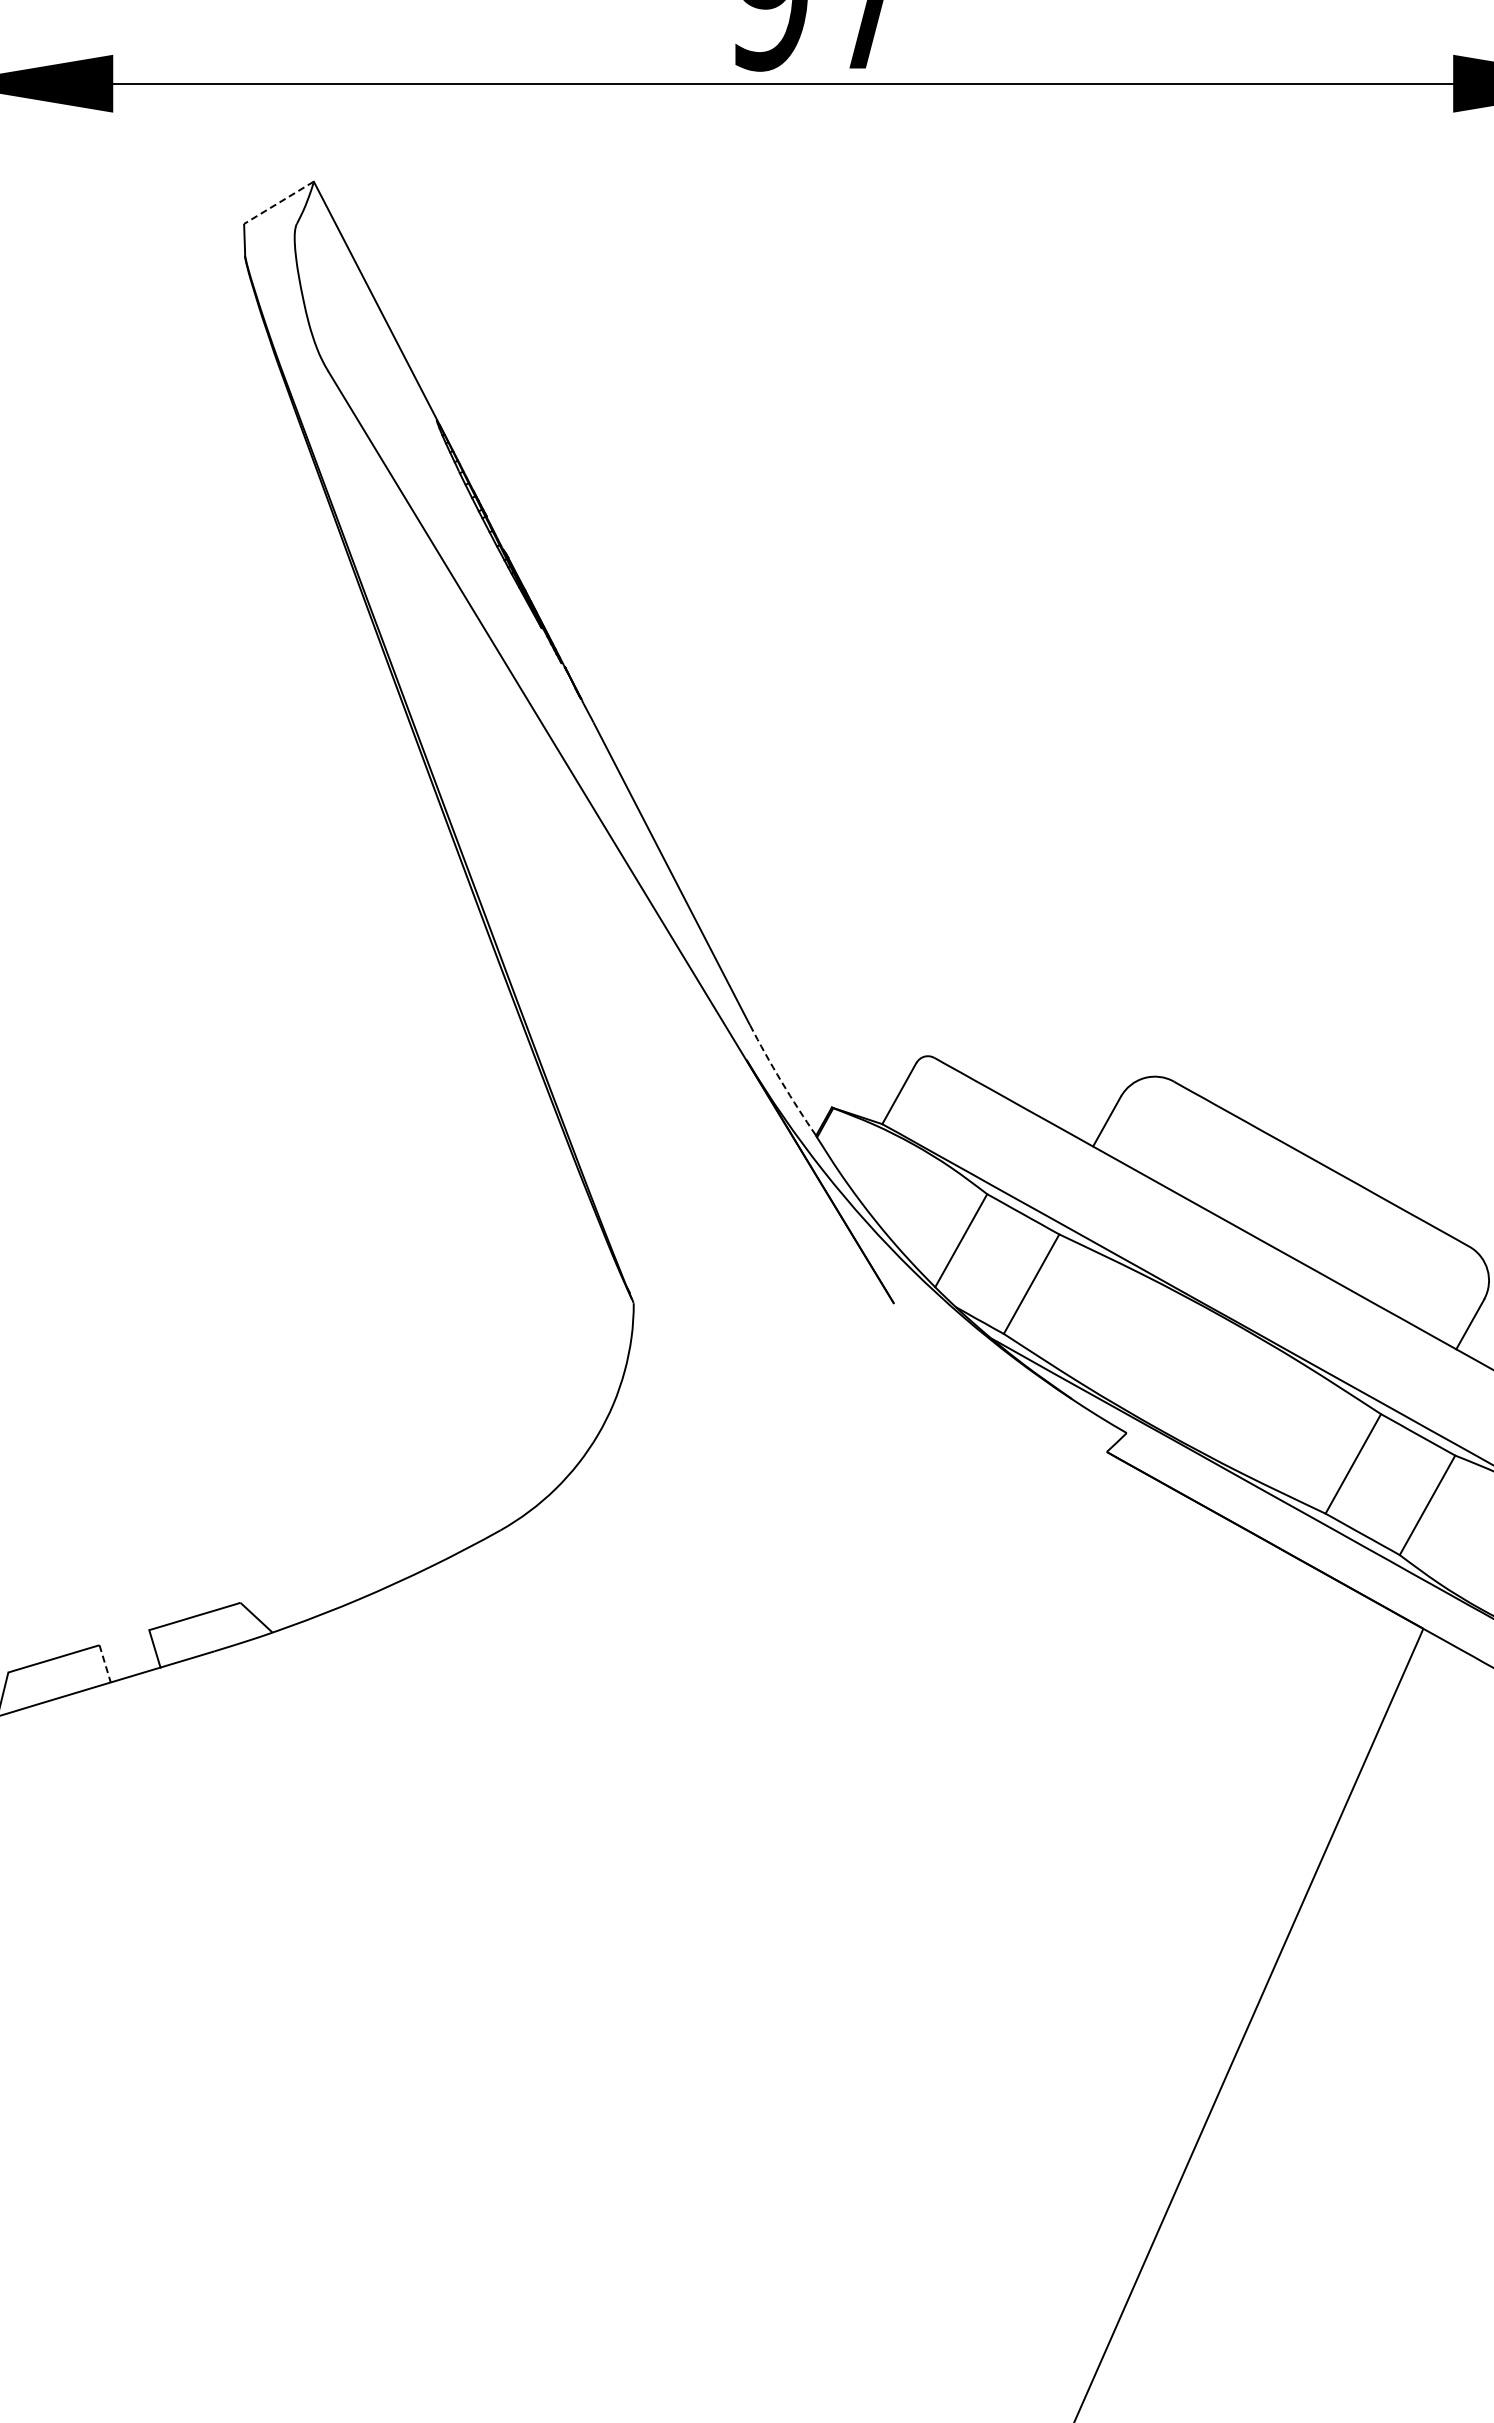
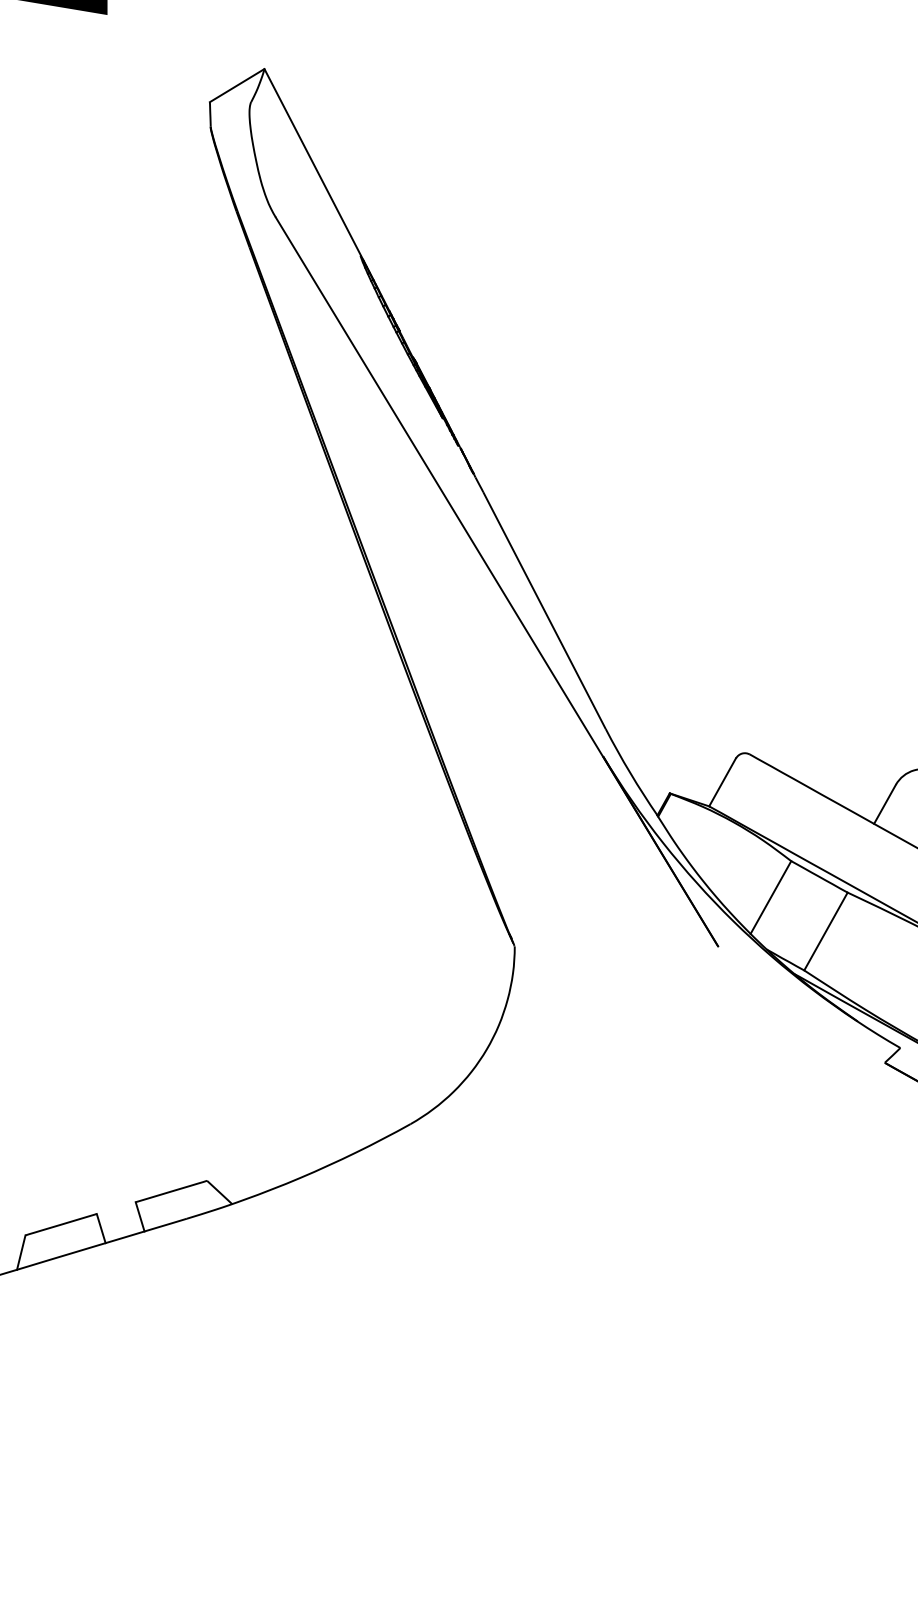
line: (278, 202) -> (236, 85), dashed -> solid
arc: (781, 1081) -> (630, 772), dashed -> solid
line: (105, 1664) -> (101, 1229), dashed -> solid

